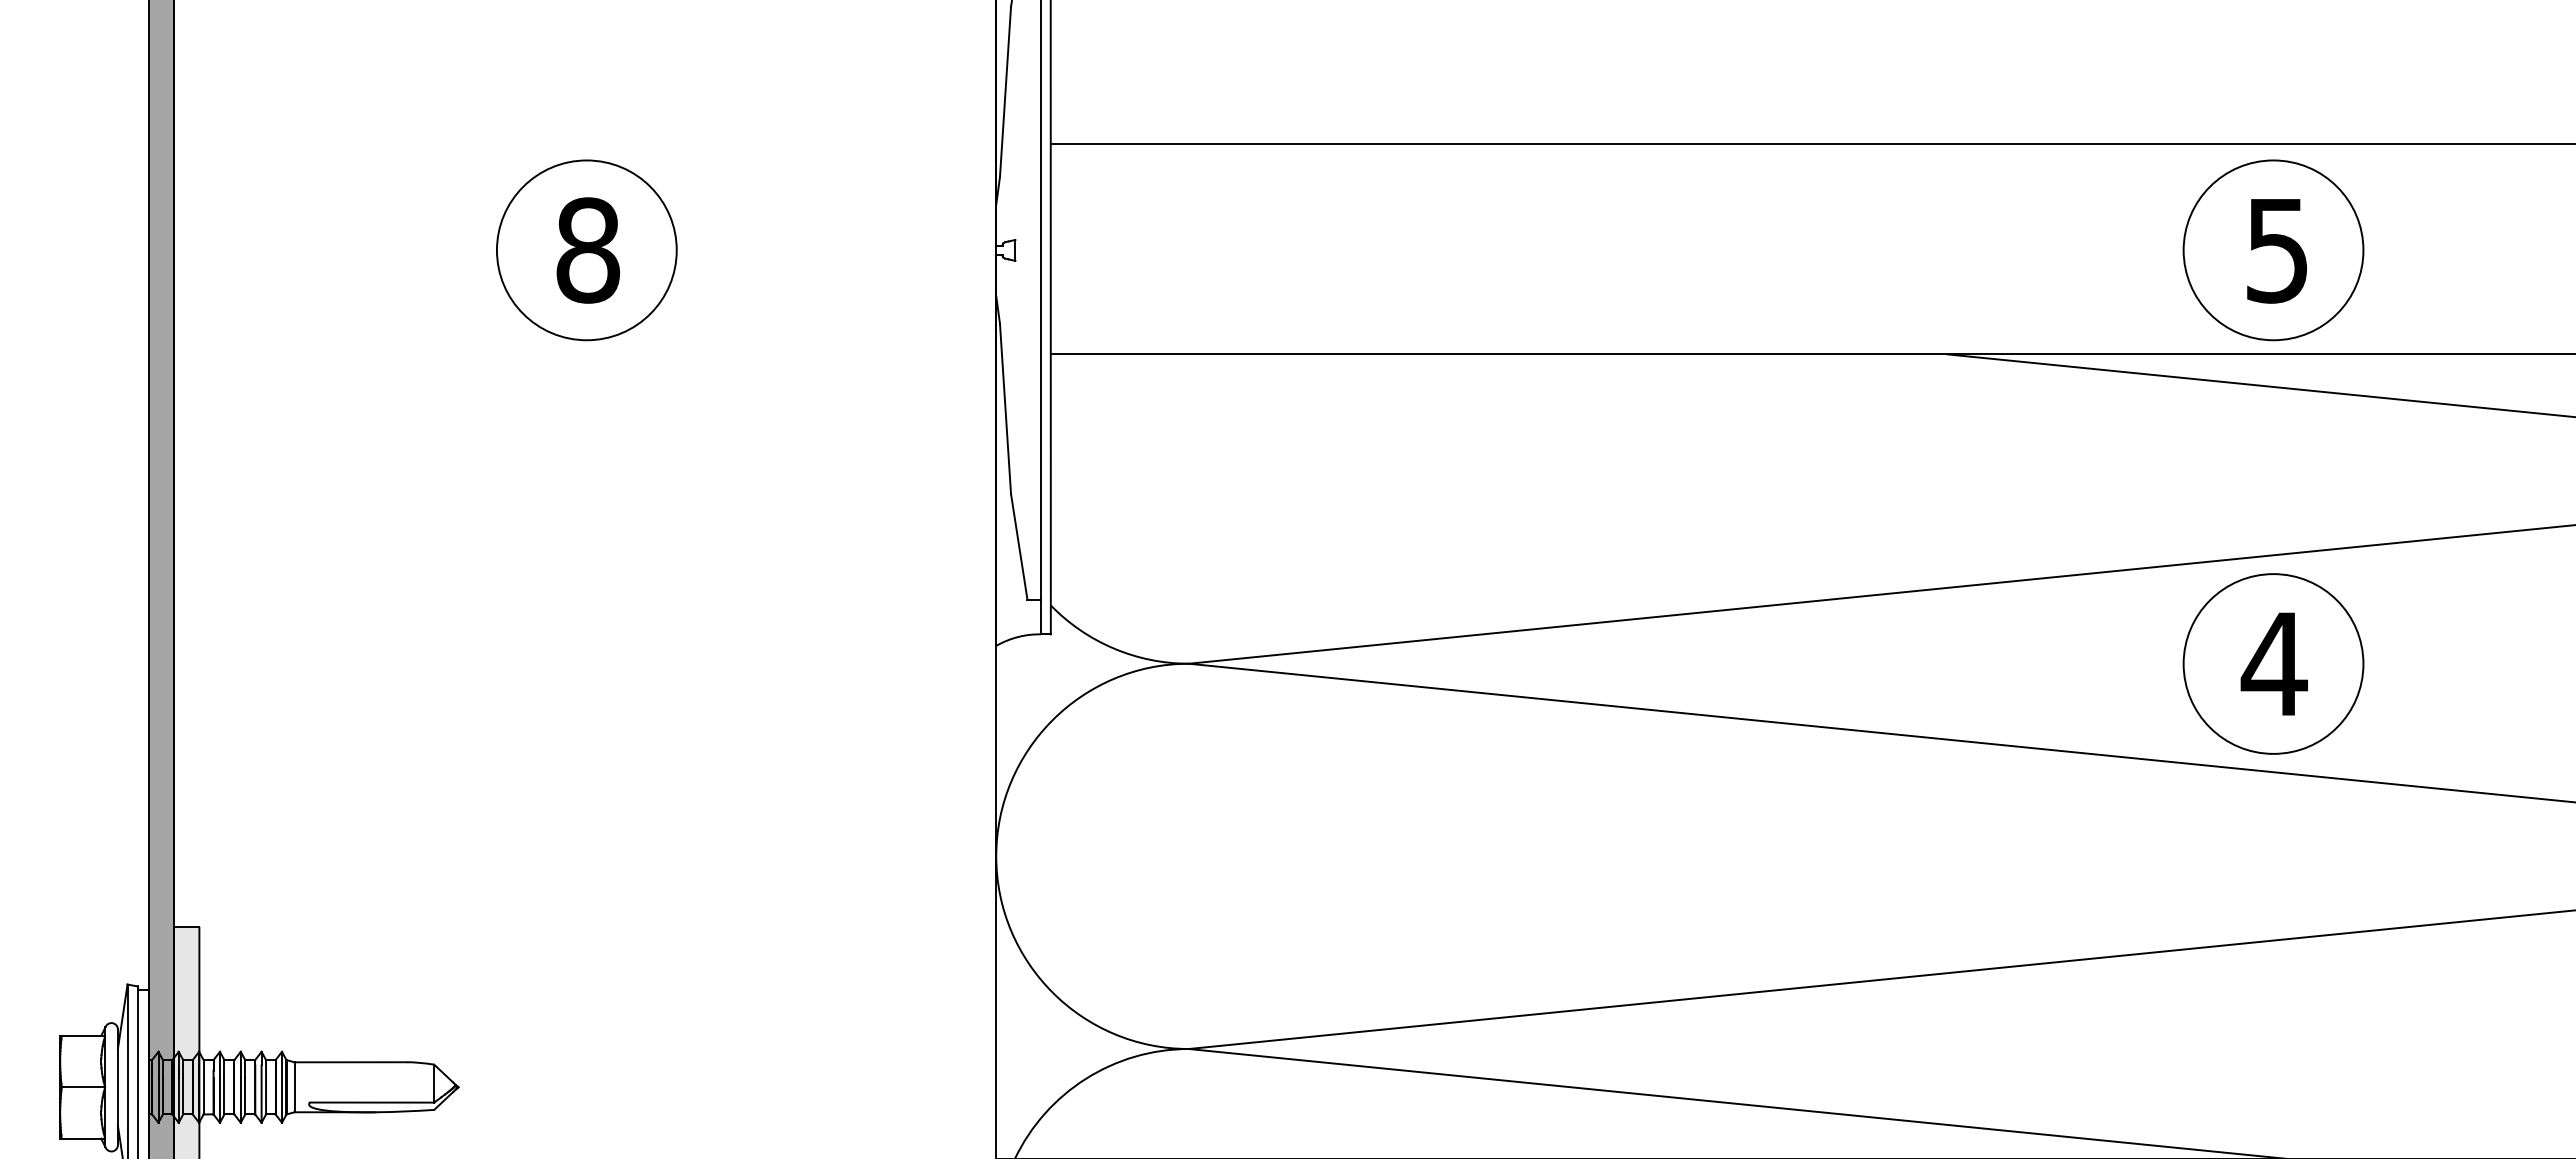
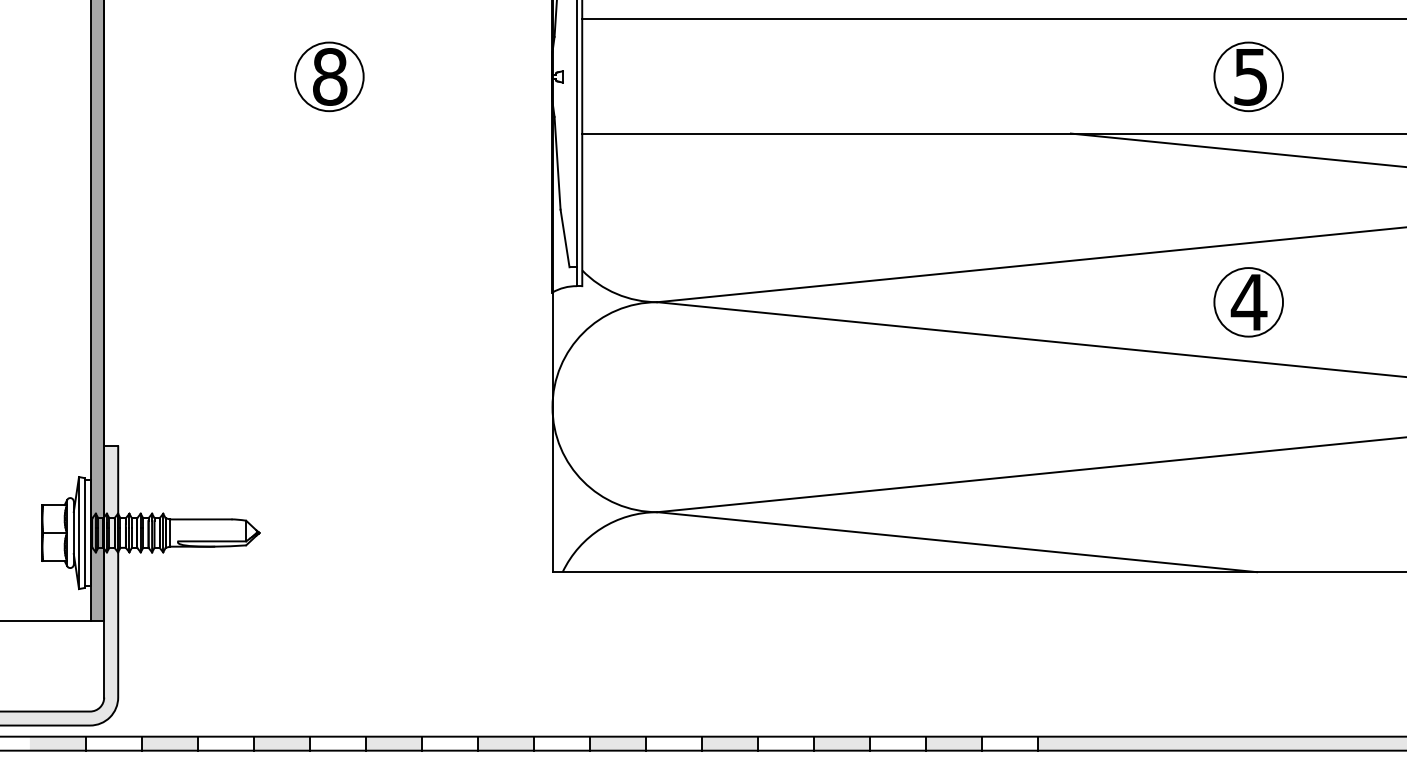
circle: (587, 249) -> (329, 76), size x0.7
circle: (2273, 249) -> (1248, 76), size x0.7
circle: (2273, 664) -> (1248, 302), size x0.7

